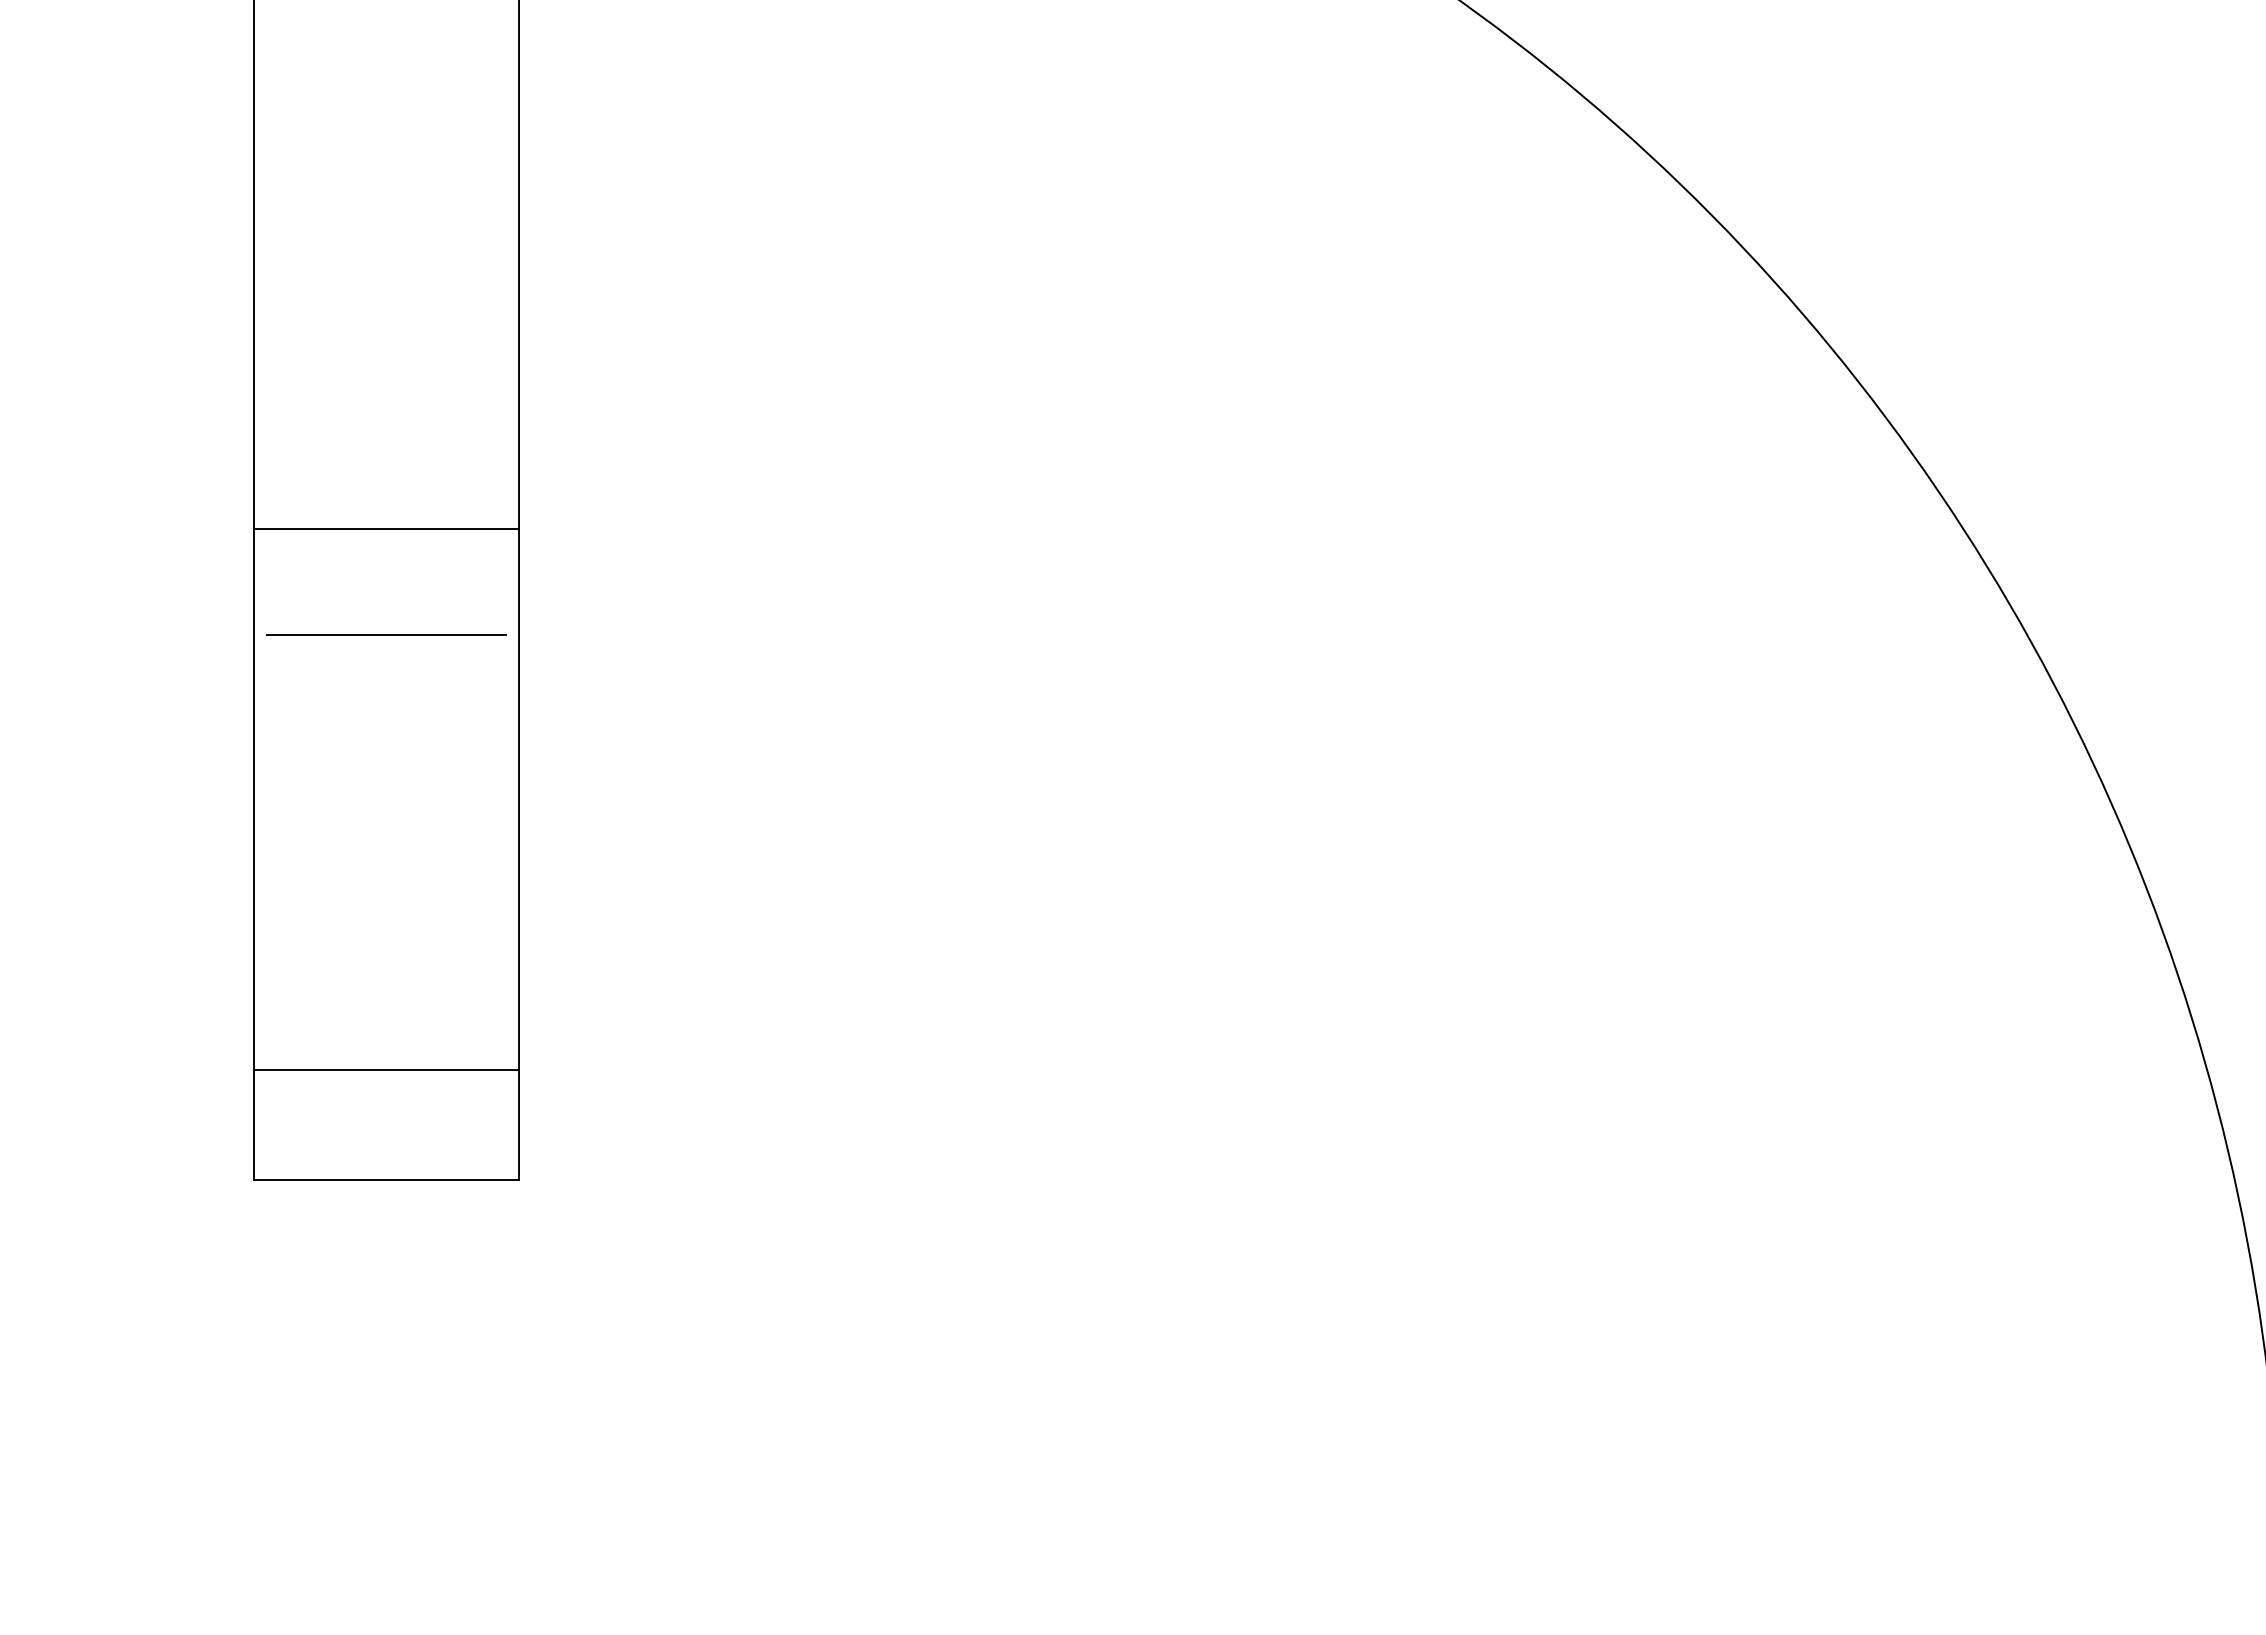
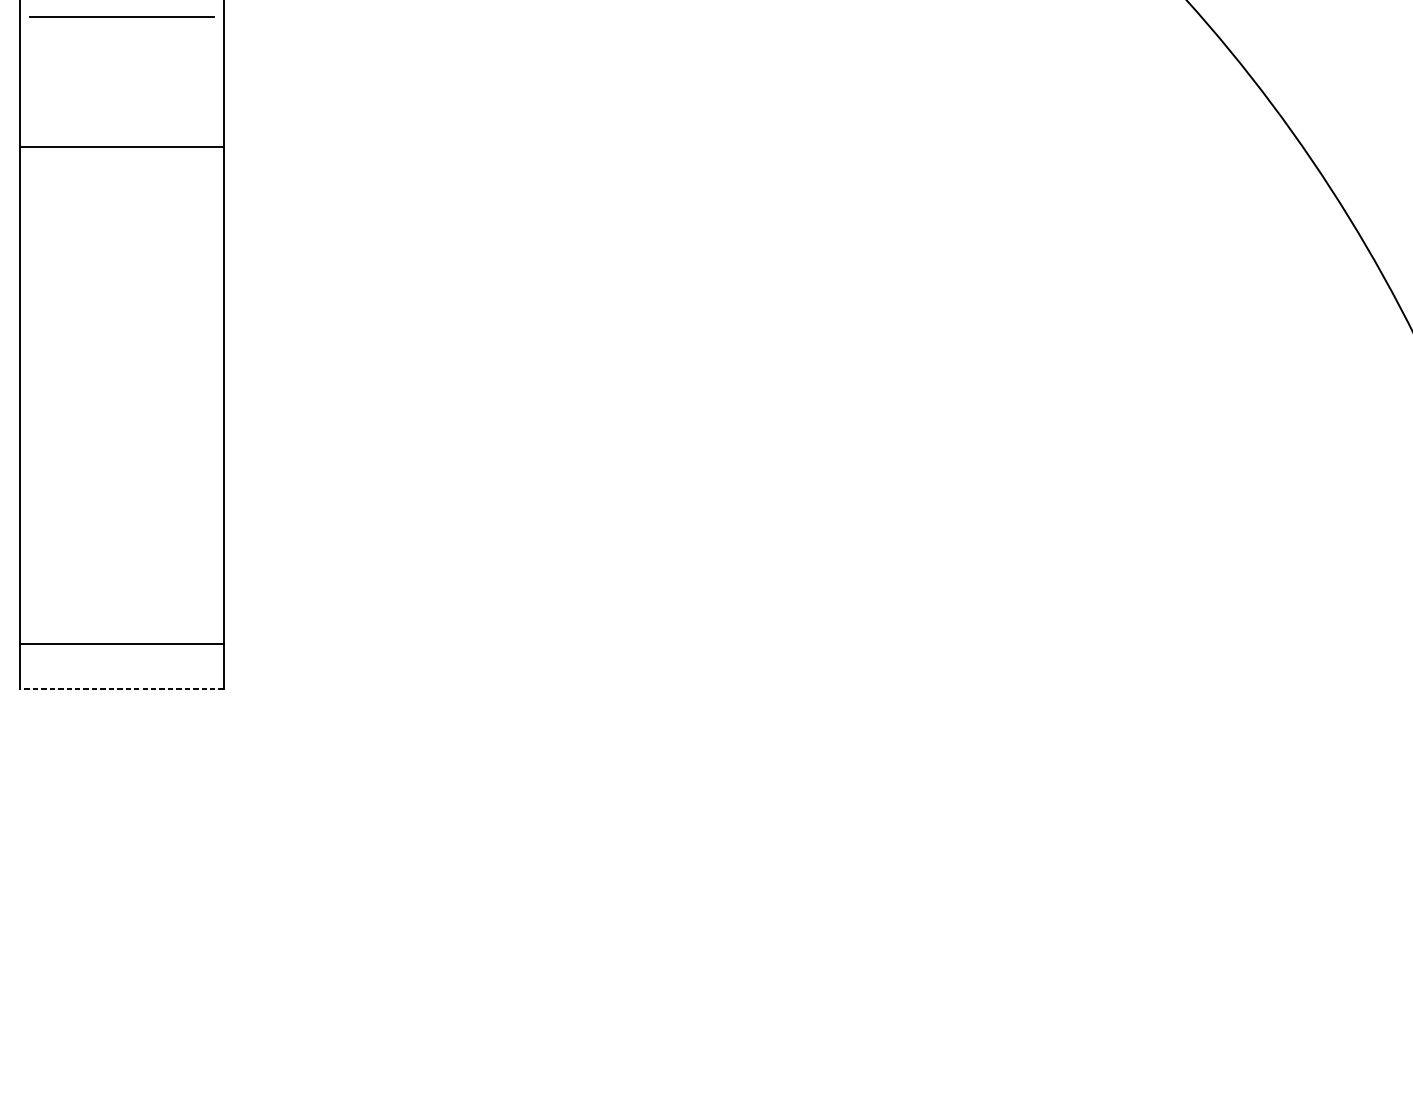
line: (386, 529) -> (122, 147), moved
line: (386, 634) -> (122, 17), moved
line: (386, 1069) -> (122, 643), moved
line: (386, 1180) -> (122, 689), solid -> dashed

